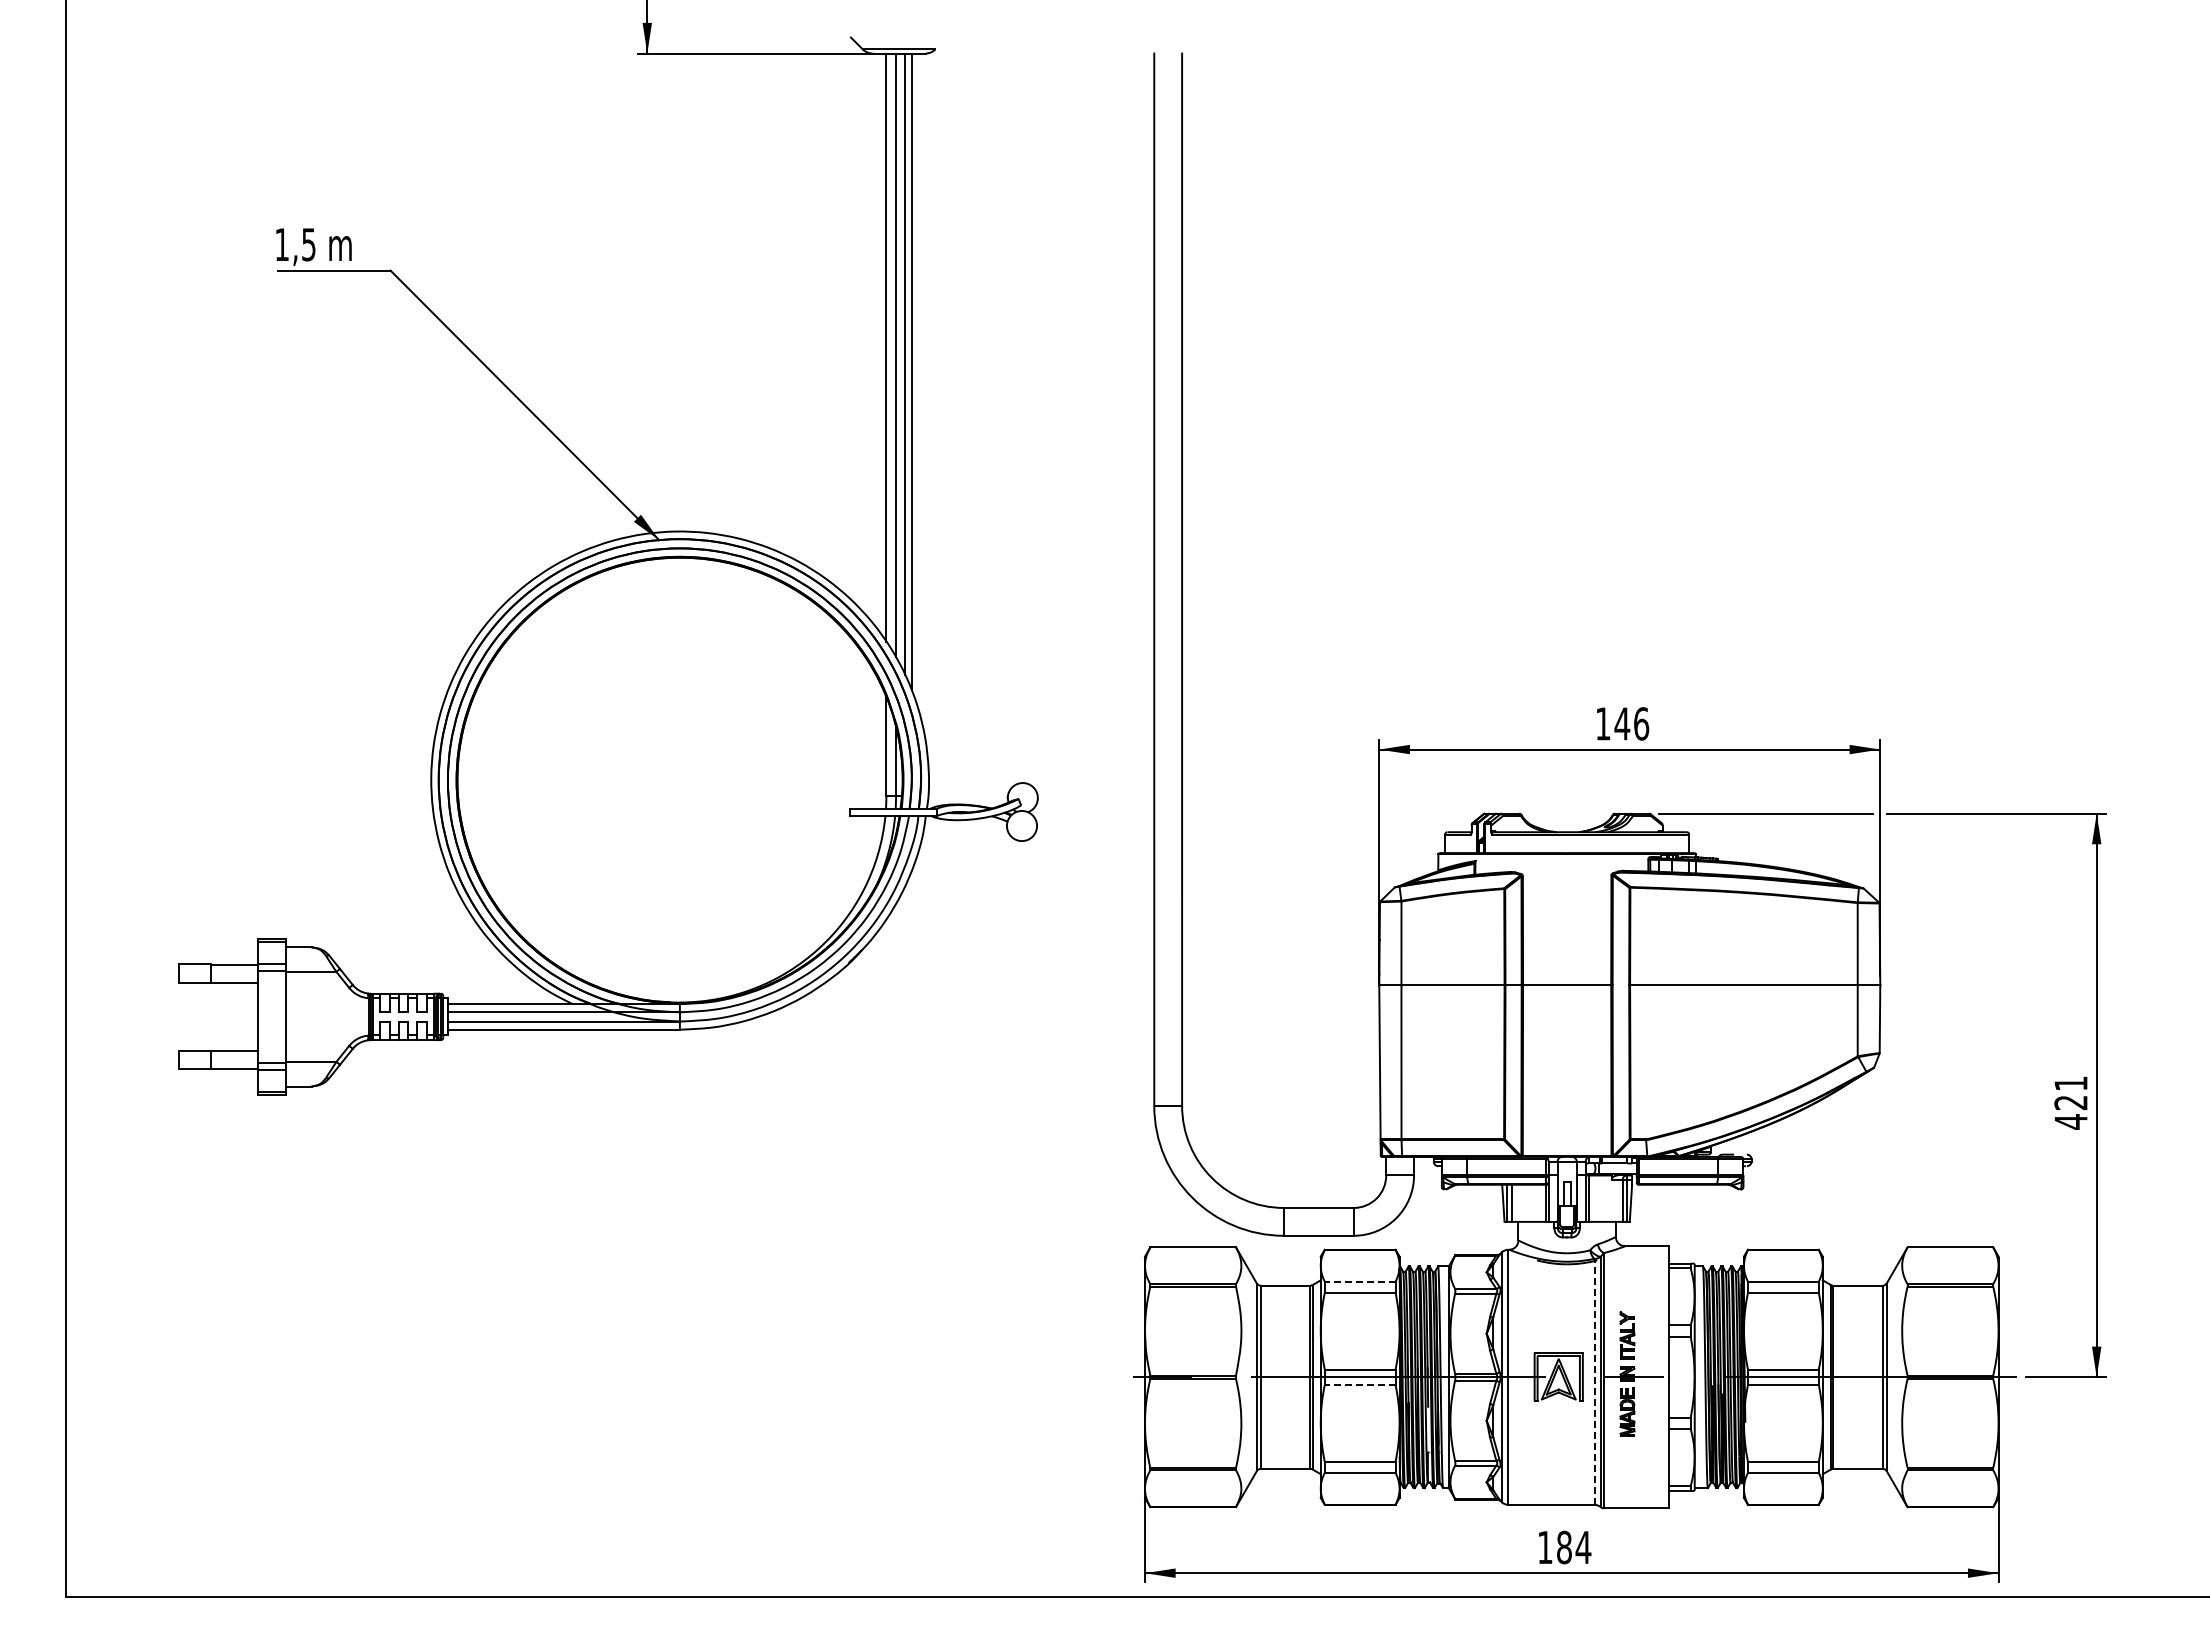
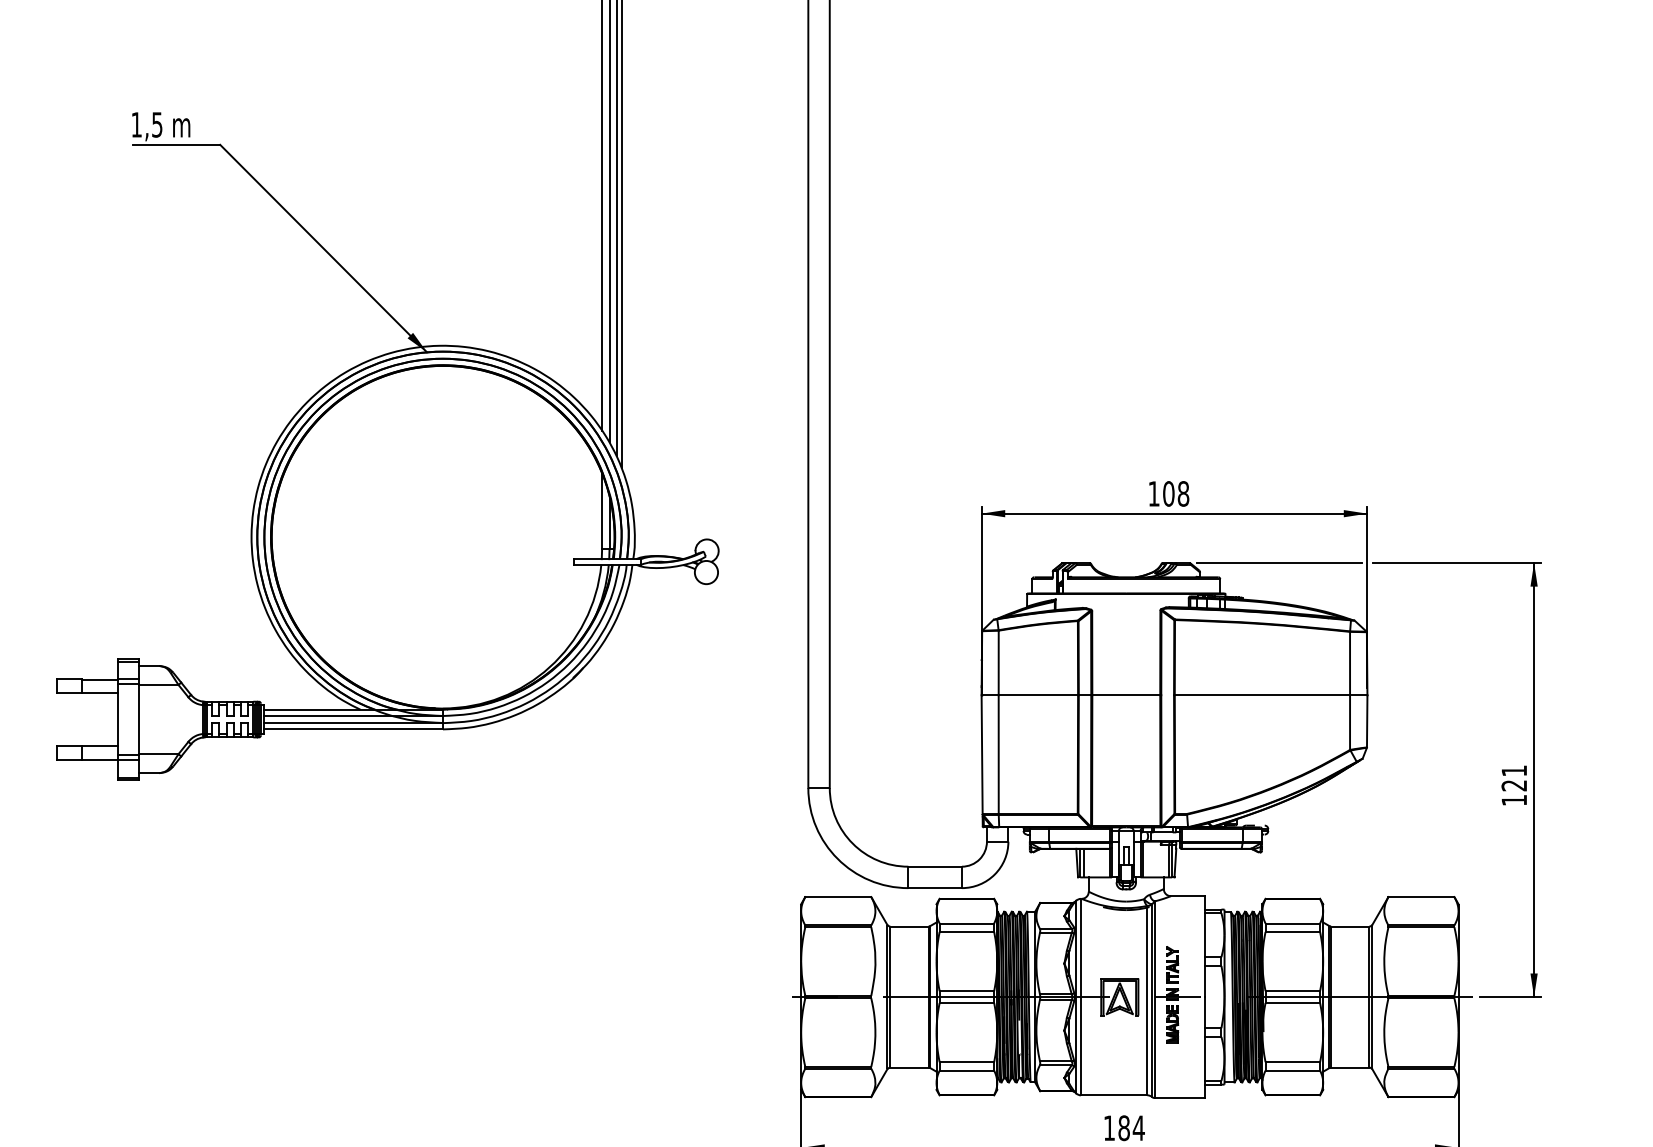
text: (1631, 723) -> (1175, 493), 146 -> 108
text: (2070, 1121) -> (1513, 800), 421 -> 121
line: (1359, 1281) -> (966, 923), dashed -> solid
line: (1594, 1381) -> (1147, 1000), dashed -> solid
line: (1359, 1385) -> (966, 1003), dashed -> solid

